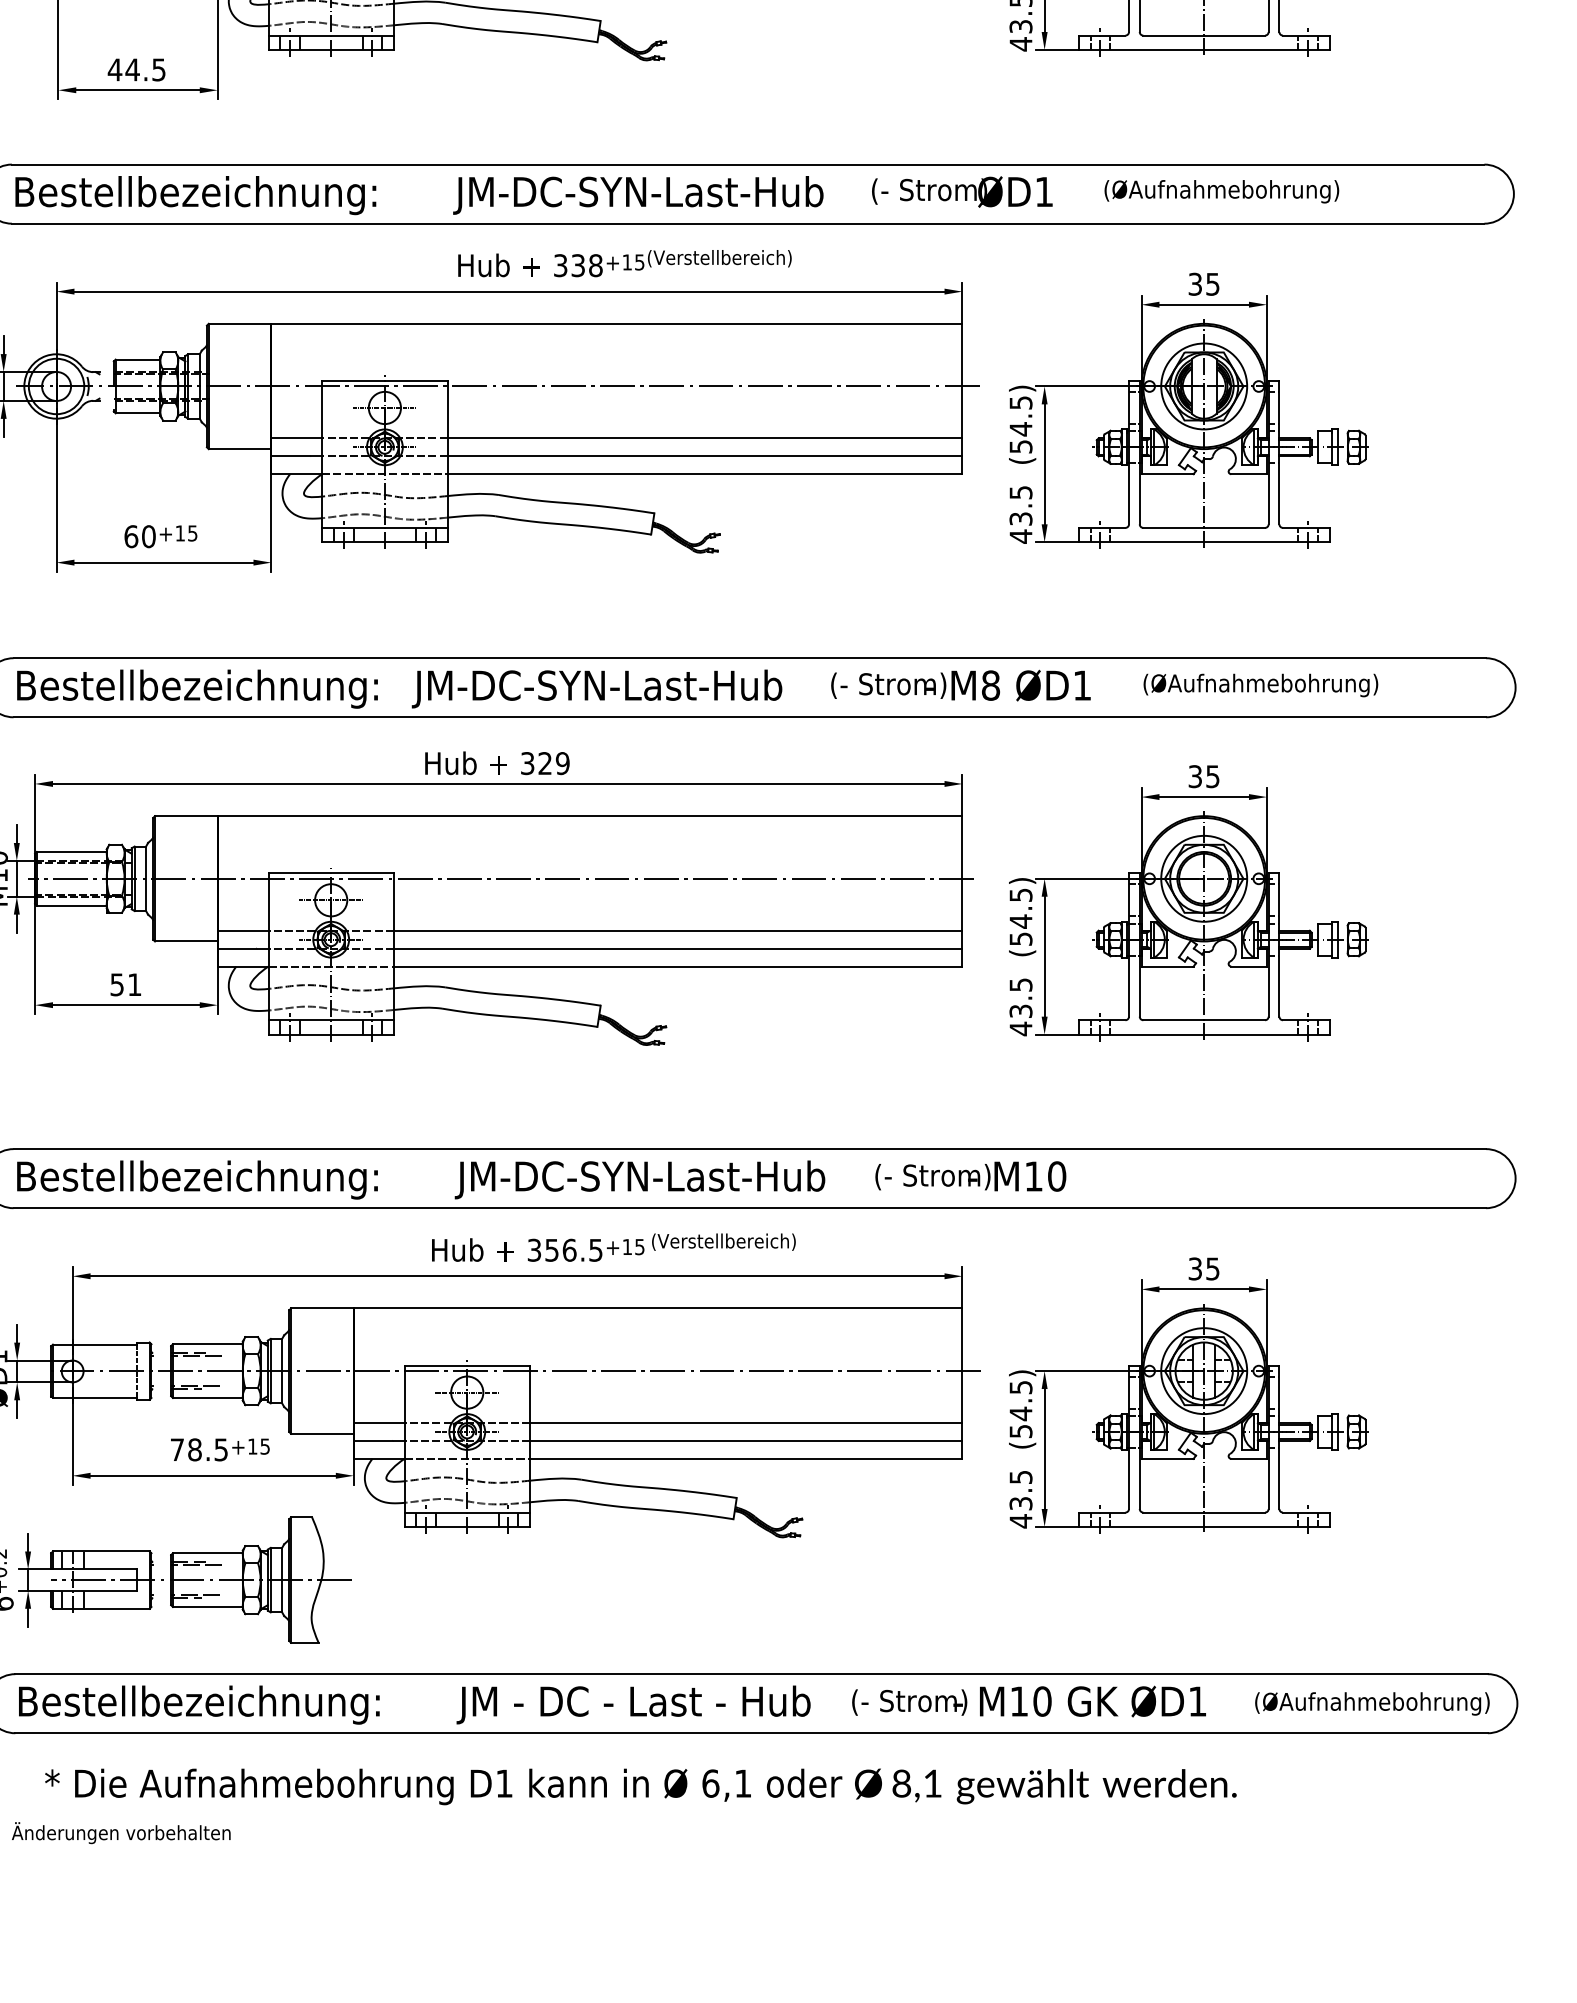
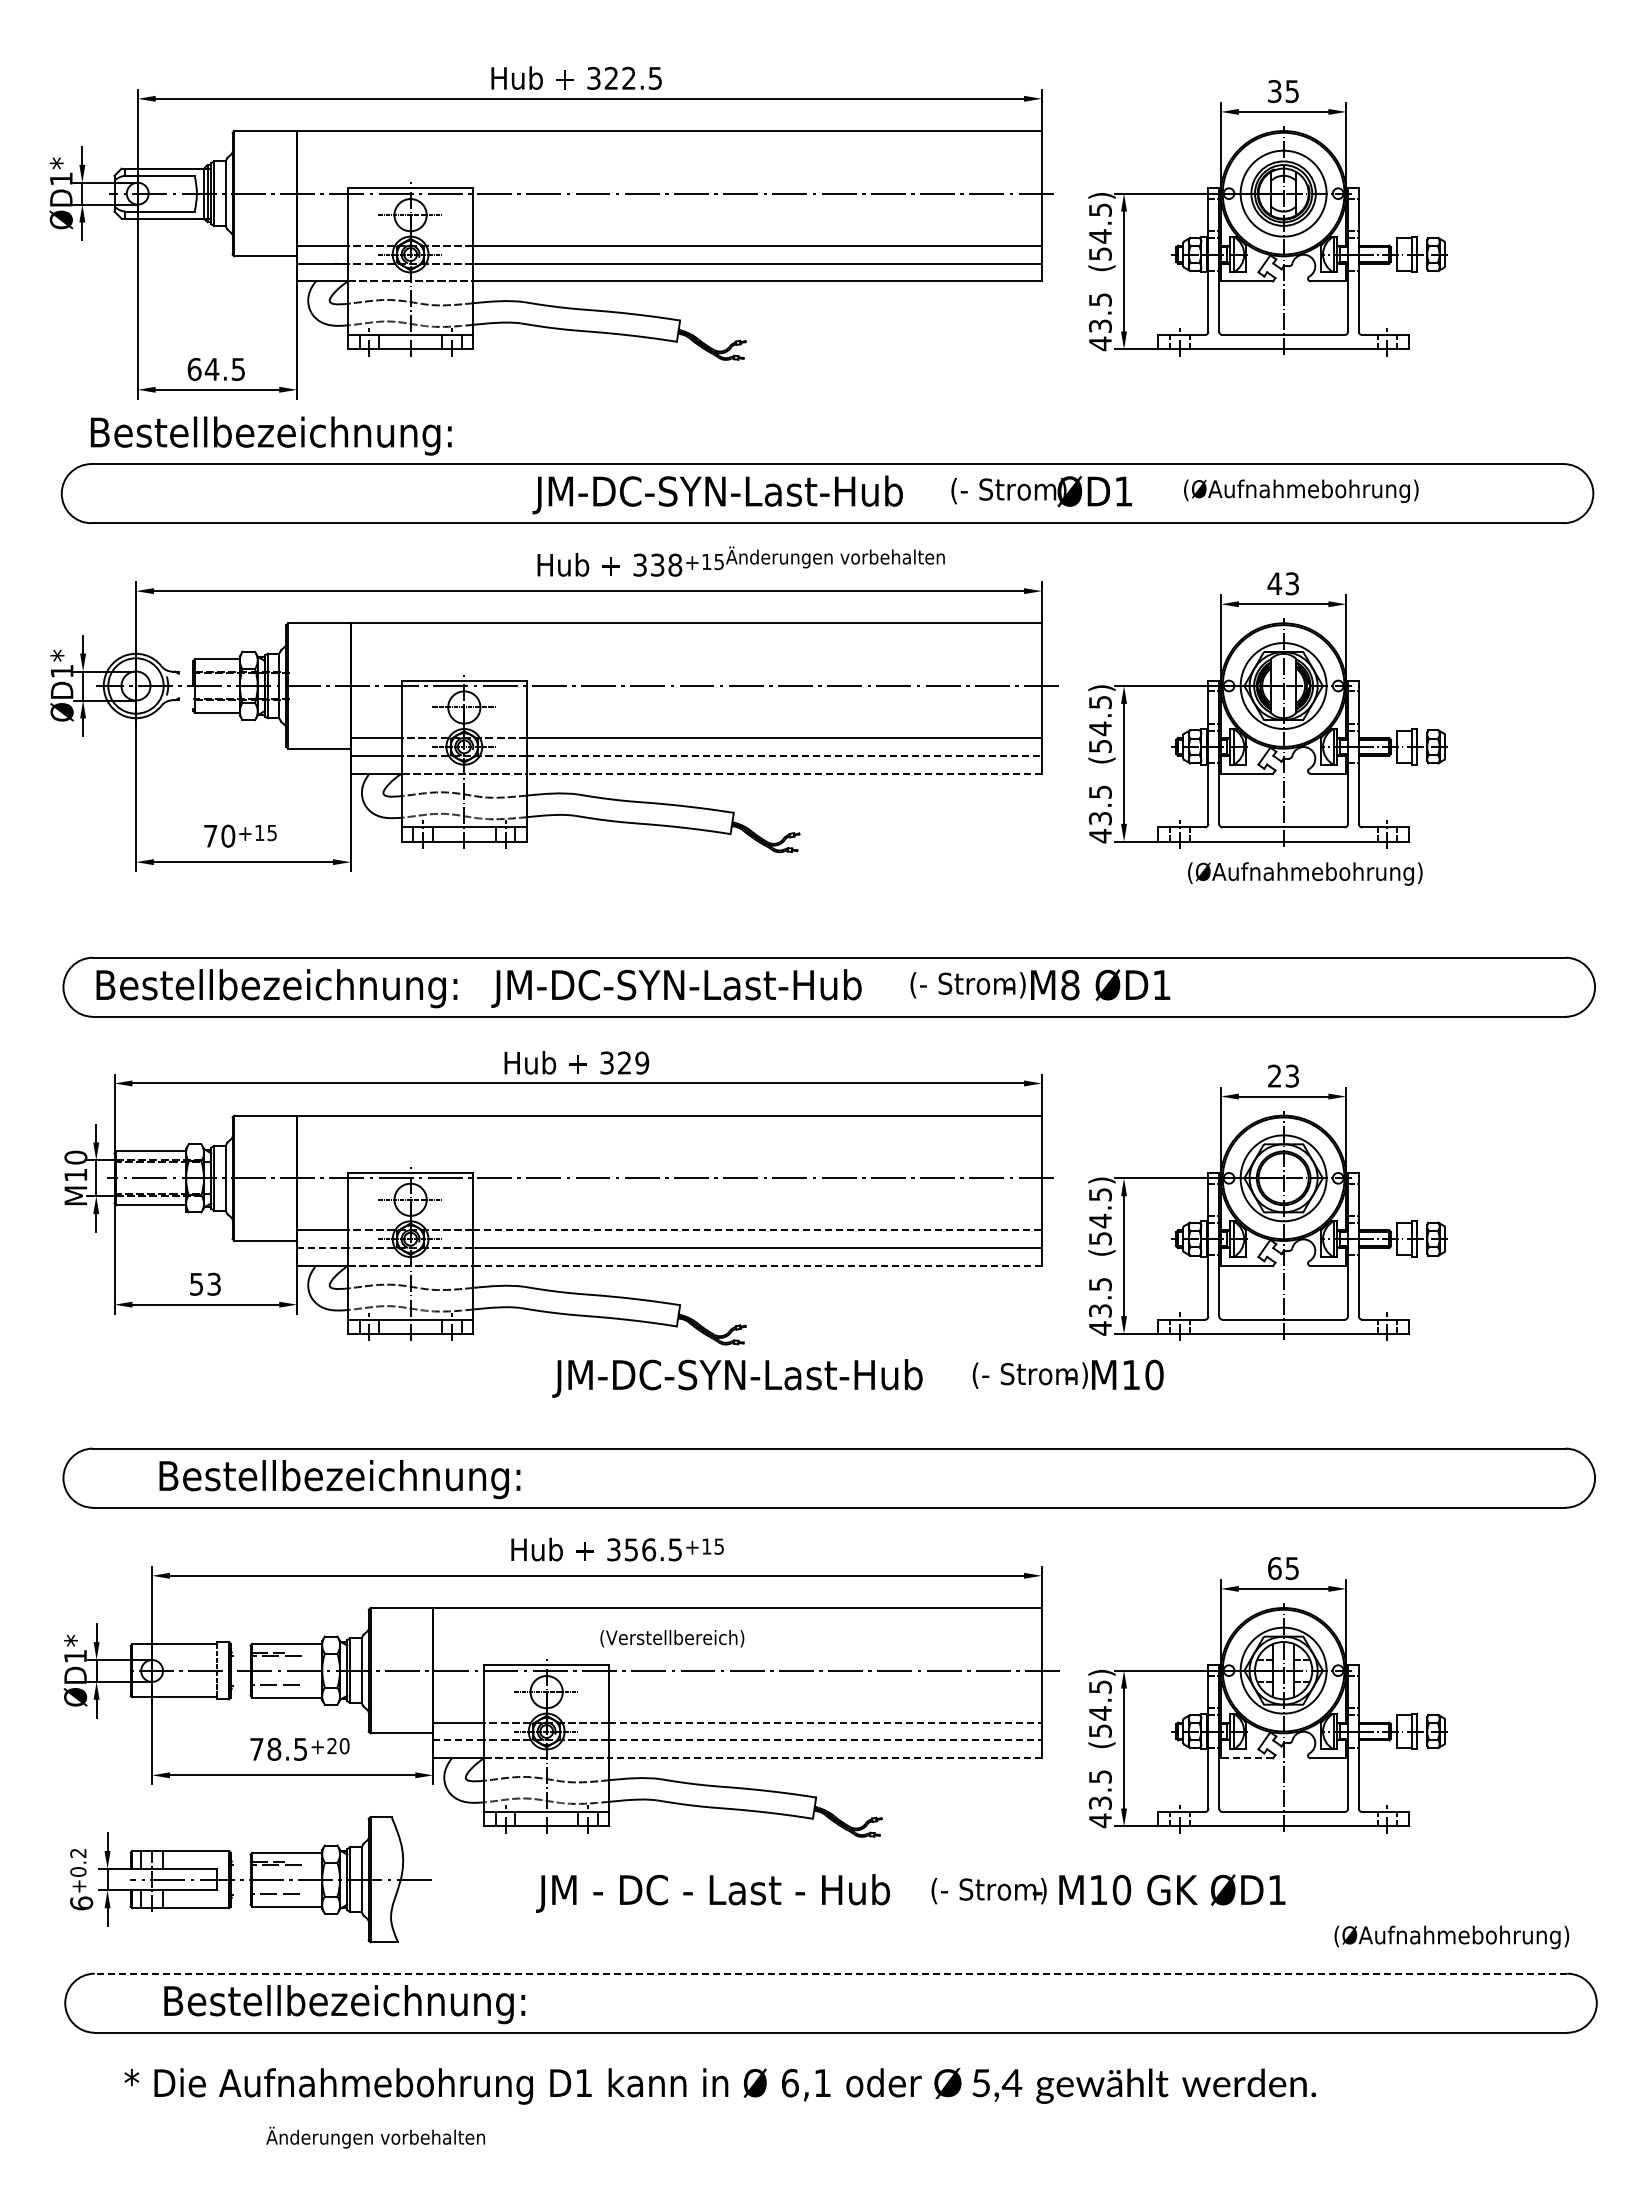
text: (115, 68) -> (194, 368), 44.5 -> 64.5
text: (196, 194) -> (271, 435), moved
text: (756, 257) -> (835, 557), (Verstellbereich) -> Änderungen vorbehalten
text: (1203, 283) -> (1282, 583), 35 -> 43
line: (705, 455) -> (784, 755), solid -> dashed
line: (704, 473) -> (783, 773), solid -> dashed
text: (131, 535) -> (210, 835), 60 -> 70
text: (1261, 684) -> (1305, 873), moved
text: (1204, 775) -> (1283, 1075), 35 -> 23
line: (679, 930) -> (758, 1230), solid -> dashed
line: (243, 948) -> (322, 1248), solid -> dashed
line: (678, 966) -> (757, 1266), solid -> dashed
text: (134, 983) -> (213, 1283), 51 -> 53
text: (197, 1179) -> (339, 1479), moved
text: (760, 1179) -> (857, 1378), moved
text: (724, 1241) -> (672, 1638), moved
text: (1195, 1268) -> (1274, 1568), 35 -> 65
line: (186, 1388) -> (265, 1688), removed
line: (747, 1422) -> (826, 1722), solid -> dashed
line: (379, 1440) -> (458, 1740), solid -> dashed
line: (747, 1440) -> (826, 1740), solid -> dashed
text: (259, 1446) -> (338, 1746), +15 -> +20
line: (746, 1458) -> (825, 1758), solid -> dashed
line: (1167, 1458) -> (1246, 1758), solid -> dashed
line: (186, 1597) -> (265, 1897), removed
line: (751, 1673) -> (830, 1973), solid -> dashed
text: (1372, 1703) -> (1451, 1937), moved
text: (199, 1704) -> (344, 2004), moved
text: (831, 1704) -> (910, 1893), moved
text: (918, 1783) -> (997, 2083), 8,1 -> 5,4
text: (121, 1832) -> (375, 2137), moved

